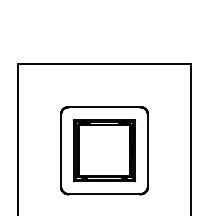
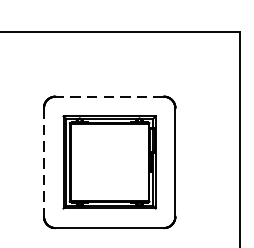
line: (104, 107) -> (109, 97), solid -> dashed
line: (61, 150) -> (44, 162), solid -> dashed

